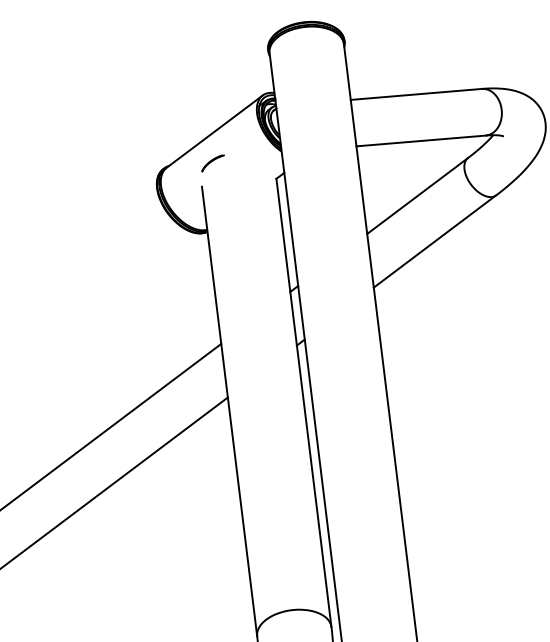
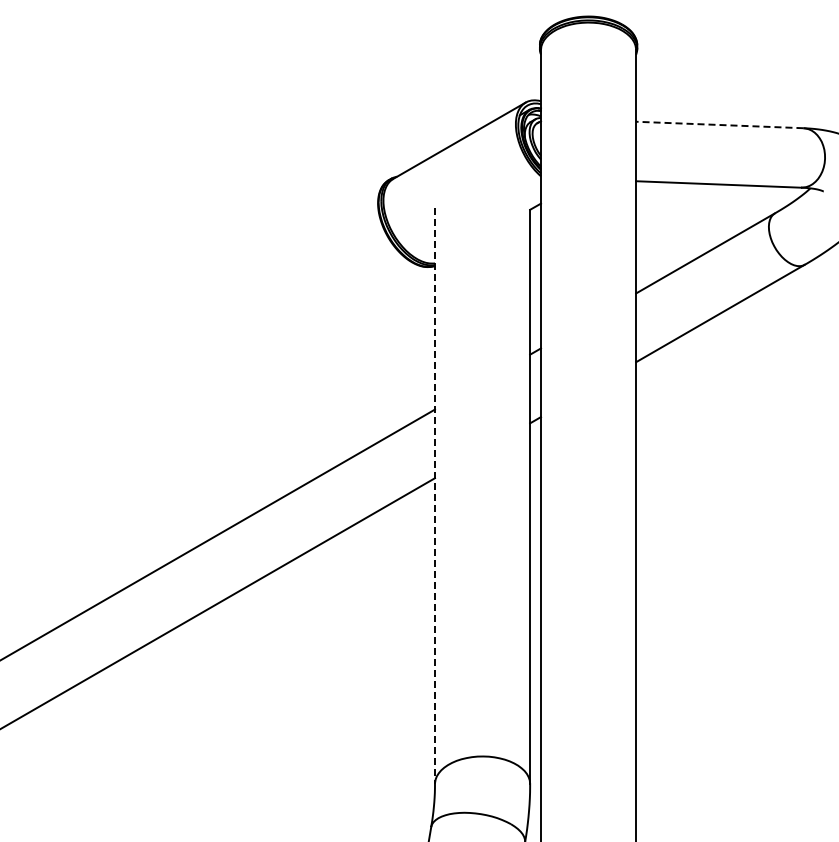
line: (416, 94) -> (719, 125), solid -> dashed
part: (213, 163) -> (452, 180), removed
line: (229, 411) -> (434, 496), solid -> dashed

